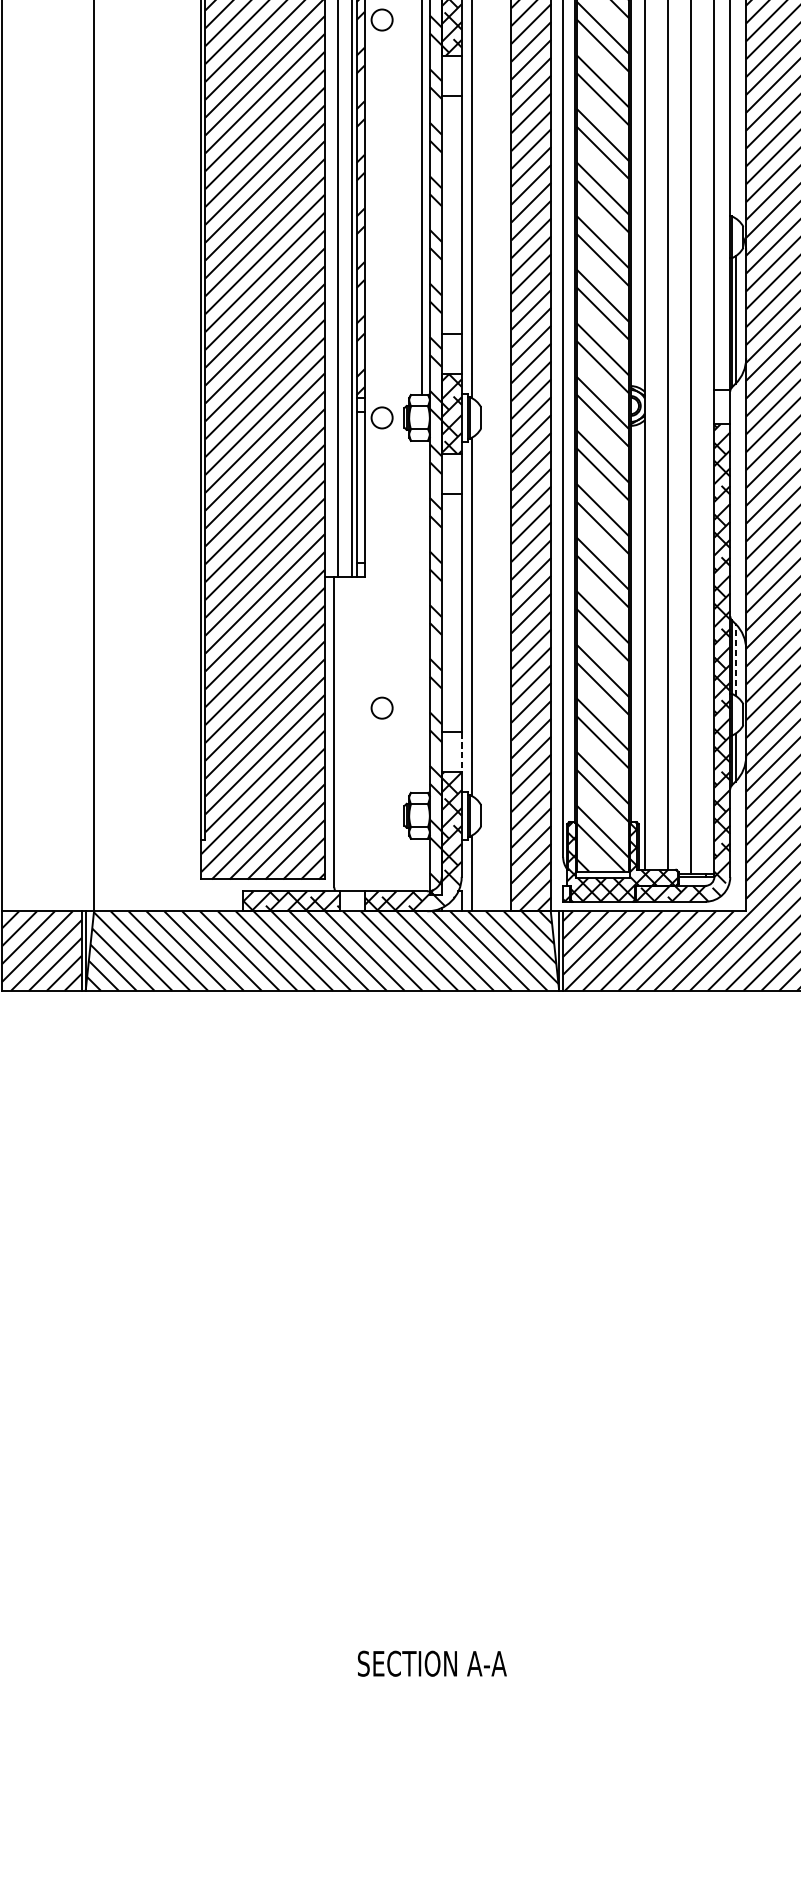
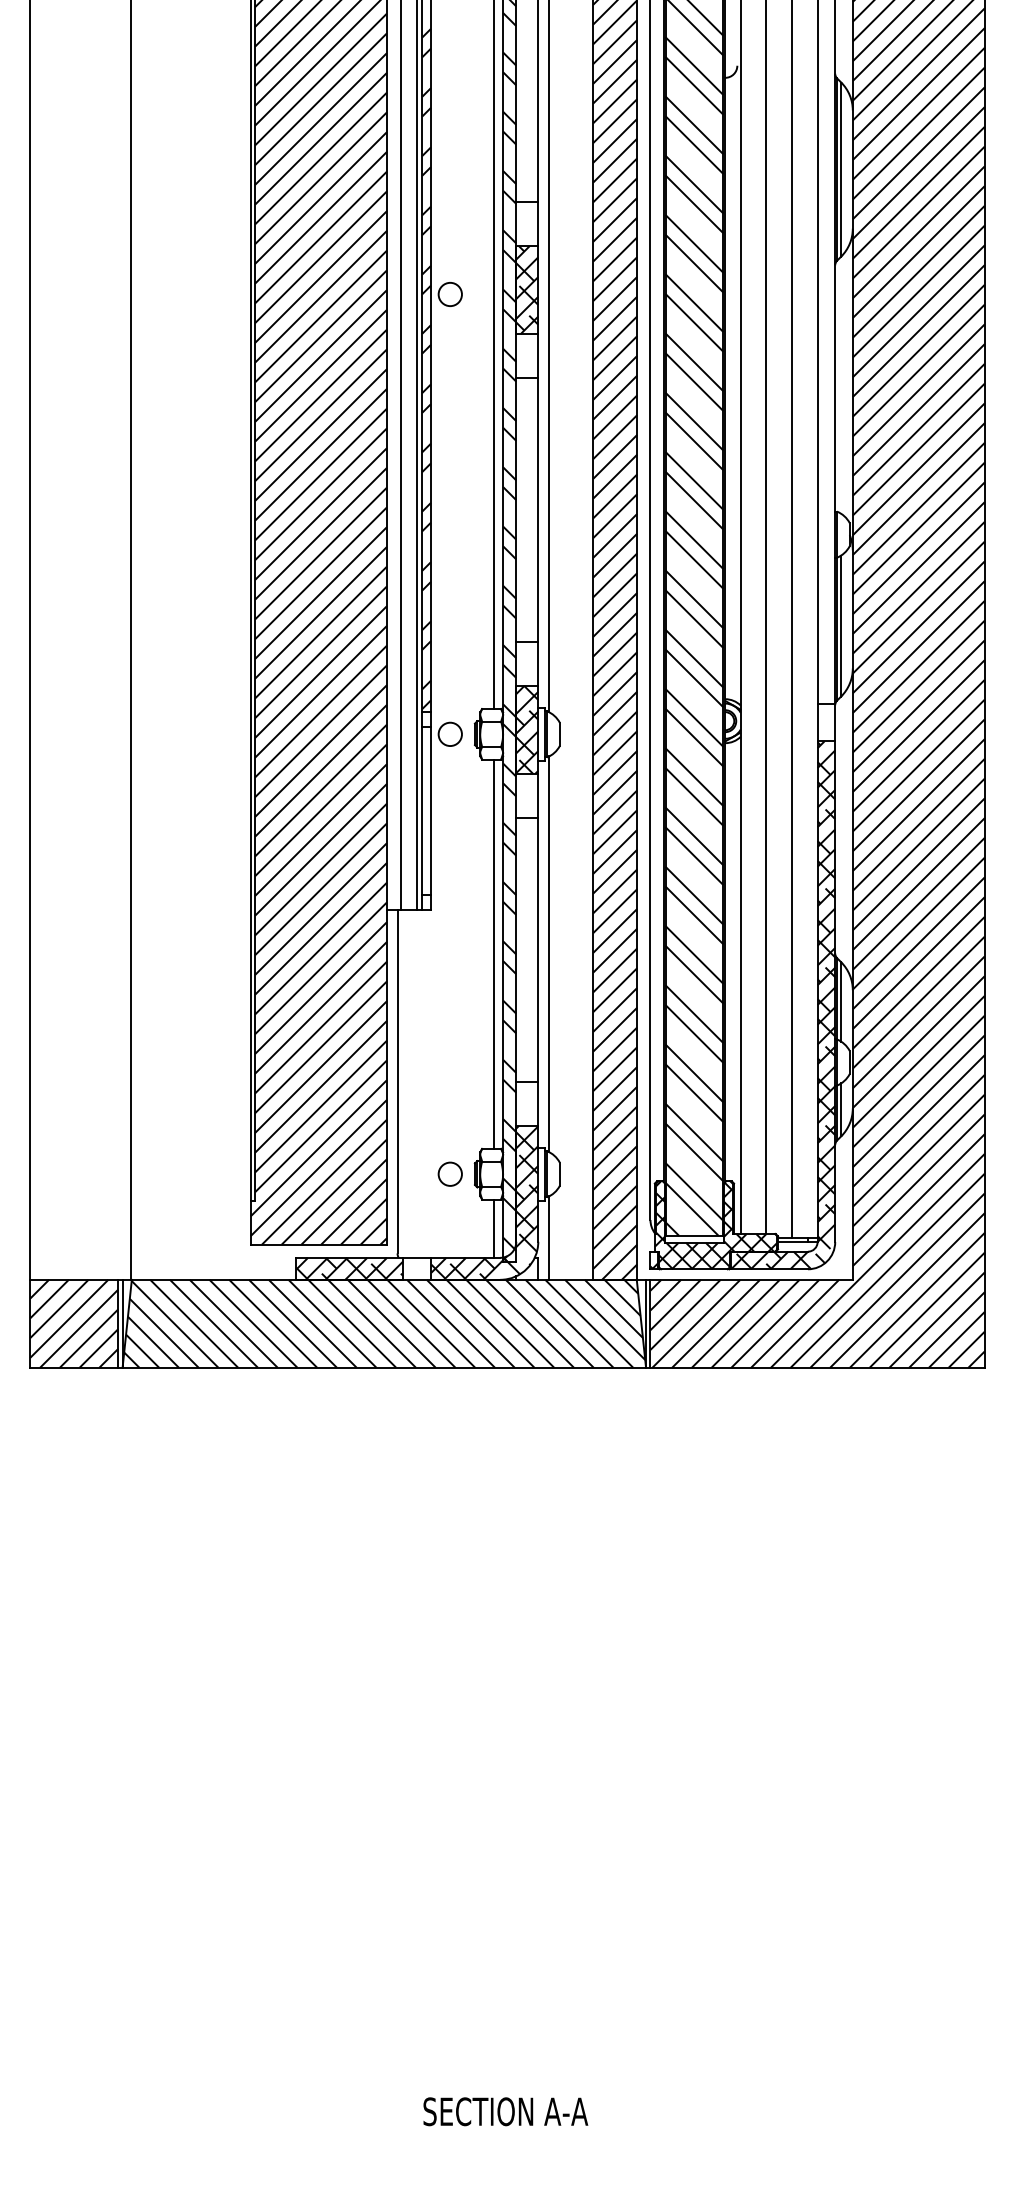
line: (421, 616) -> (493, 953), added
line: (735, 659) -> (841, 1001), dashed -> solid
circle: (381, 707) -> (449, 1173), moved
line: (461, 751) -> (538, 1103), dashed -> solid
line: (421, 864) -> (493, 1228), added

